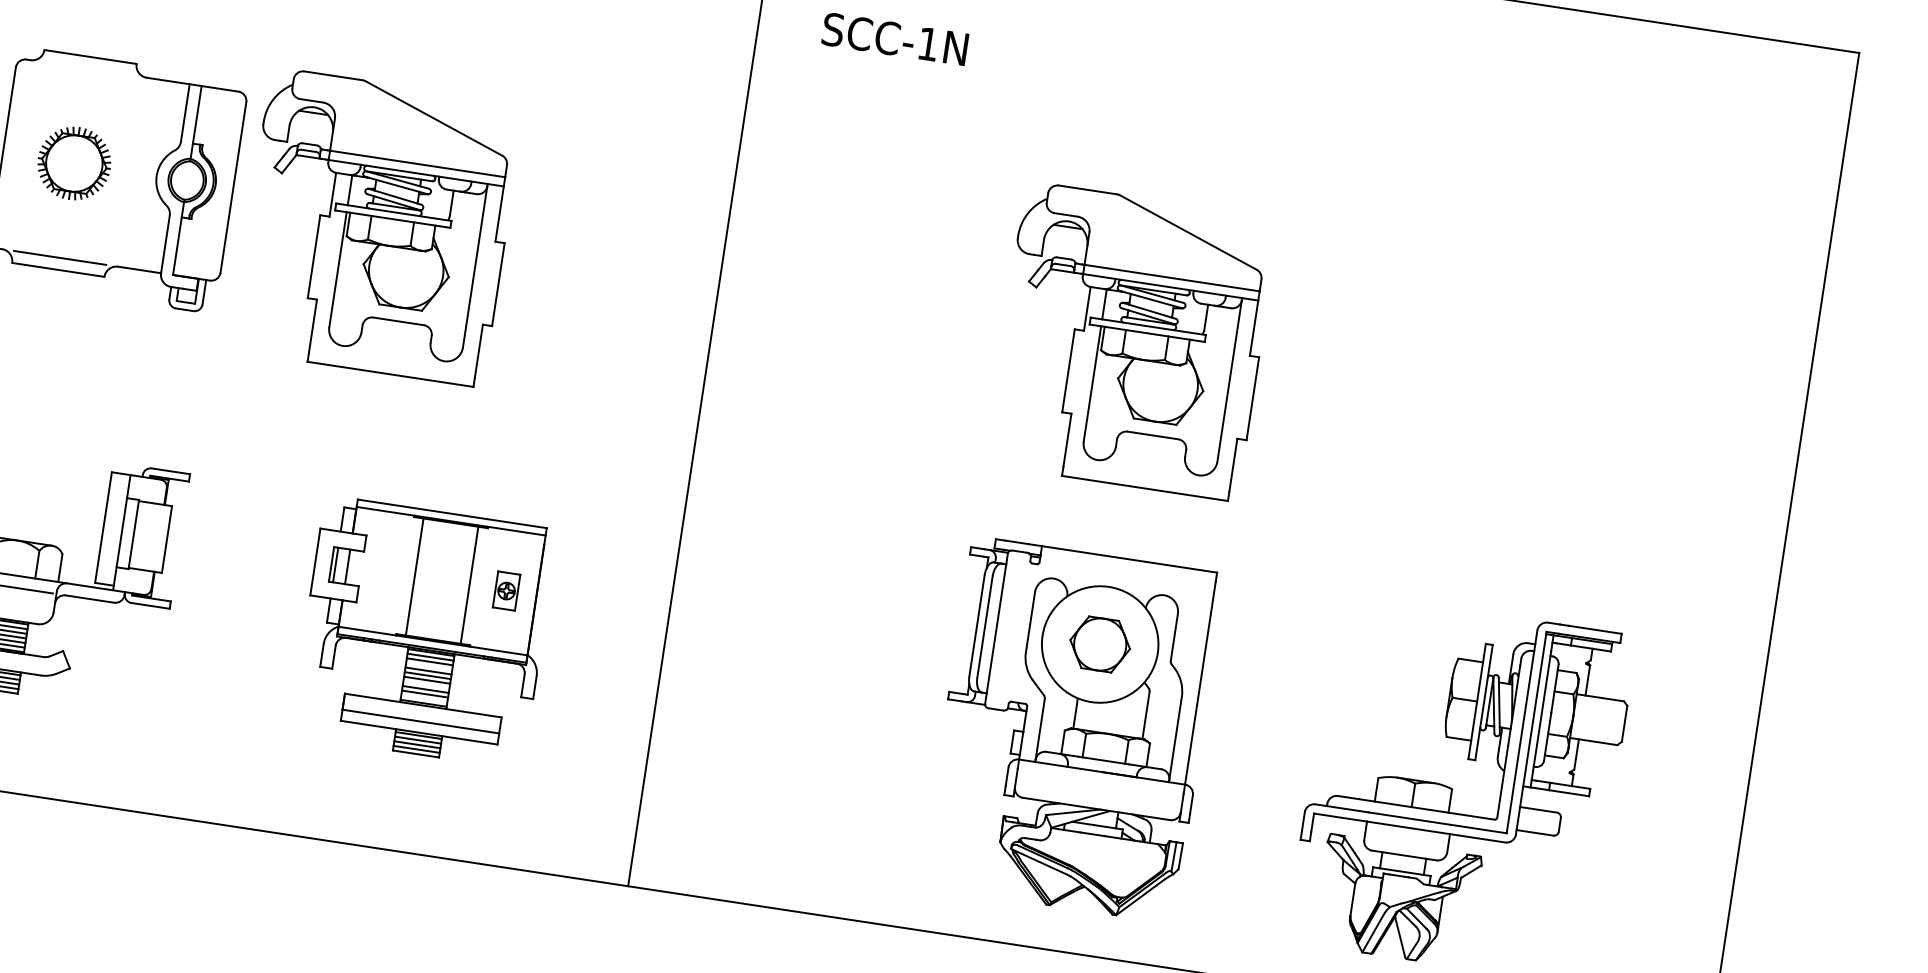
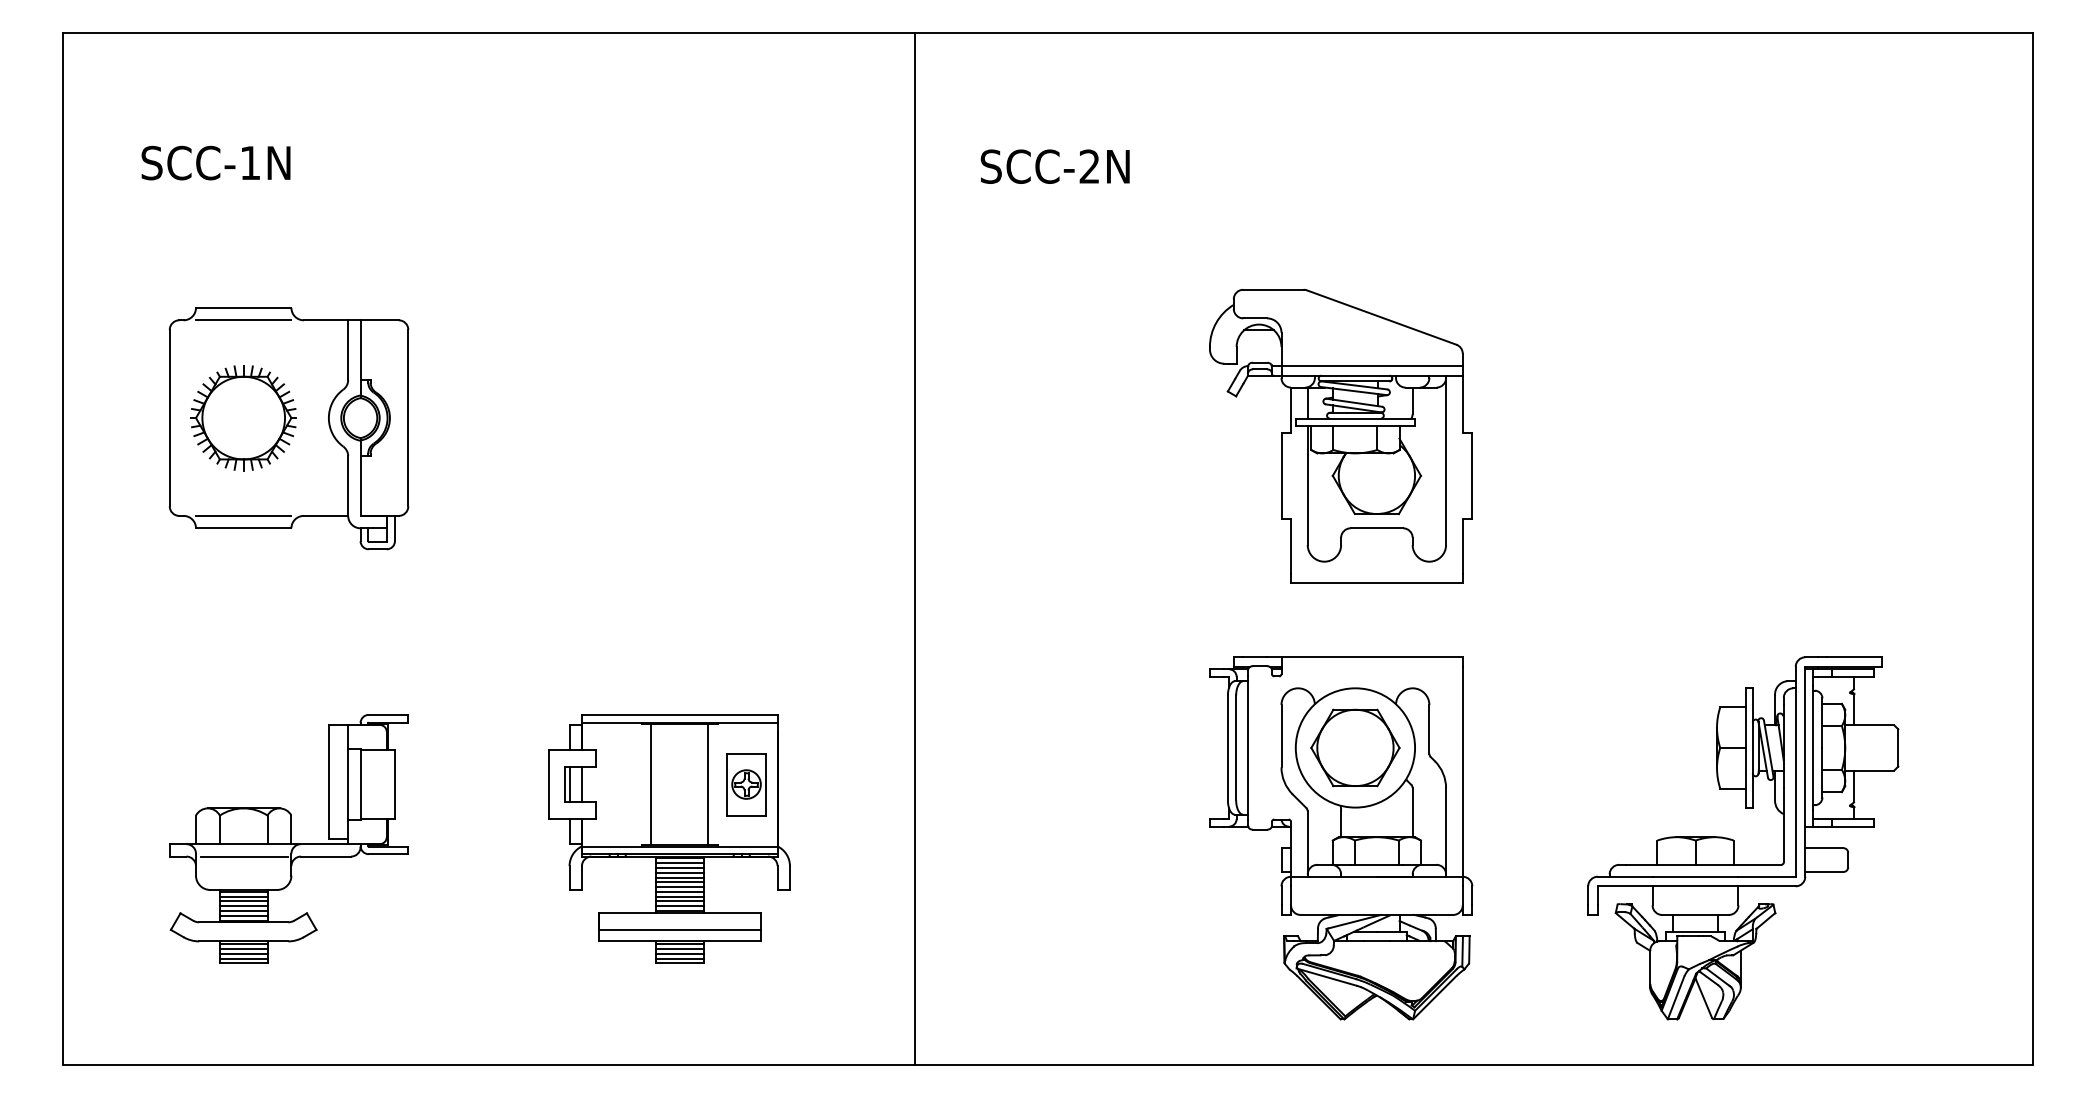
text: (928, 43) -> (1089, 166), SCC-1N -> SCC-2N
line: (88, 69) -> (243, 320), added
part: (74, 163) -> (243, 418), size x1.43
part: (376, 226) -> (559, 435), removed
part: (506, 590) -> (746, 784), size x1.67
part: (1100, 644) -> (1355, 747), size x1.43
line: (429, 666) -> (679, 872), added
line: (426, 684) -> (679, 891), added
line: (424, 698) -> (679, 906), added

